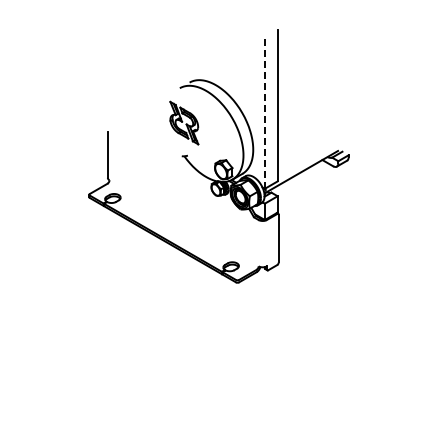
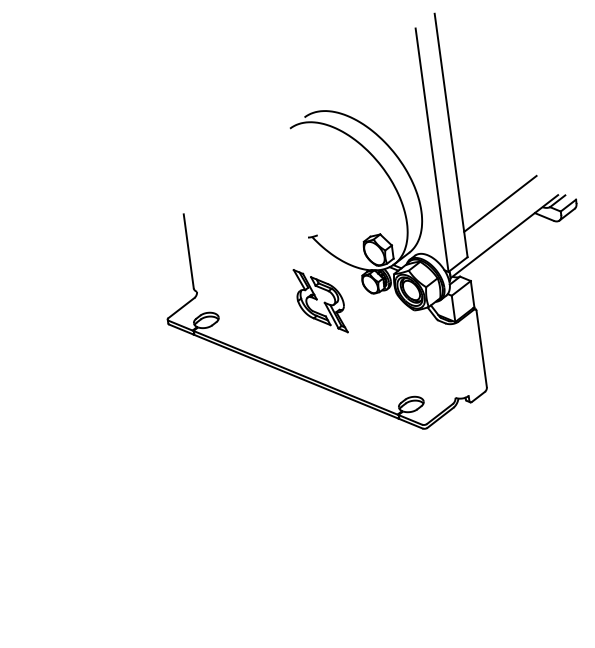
line: (264, 113) -> (431, 150), dashed -> solid
part: (184, 122) -> (320, 300), moved
line: (301, 151) -> (499, 203), added

